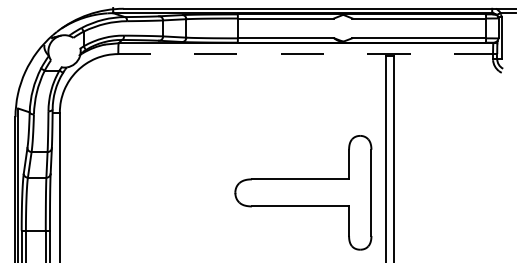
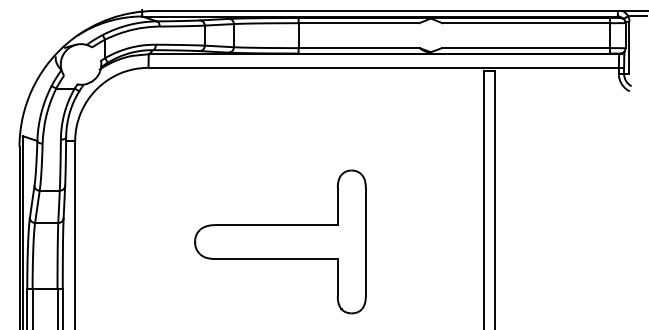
line: (307, 54) -> (385, 68), dashed -> solid
part: (303, 192) -> (280, 241), moved

